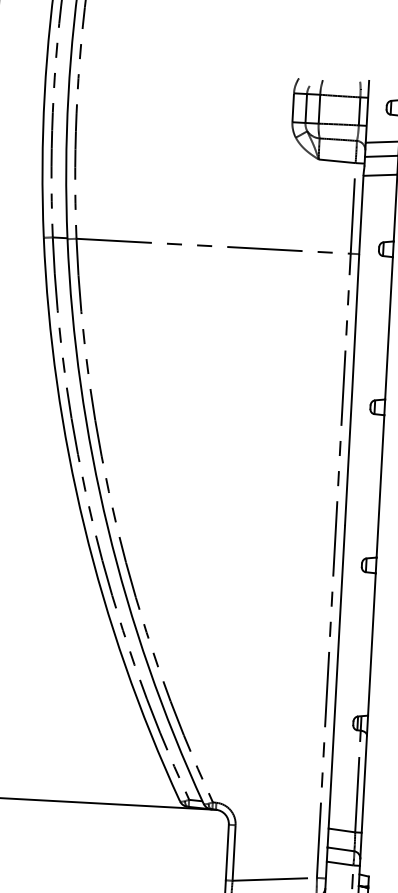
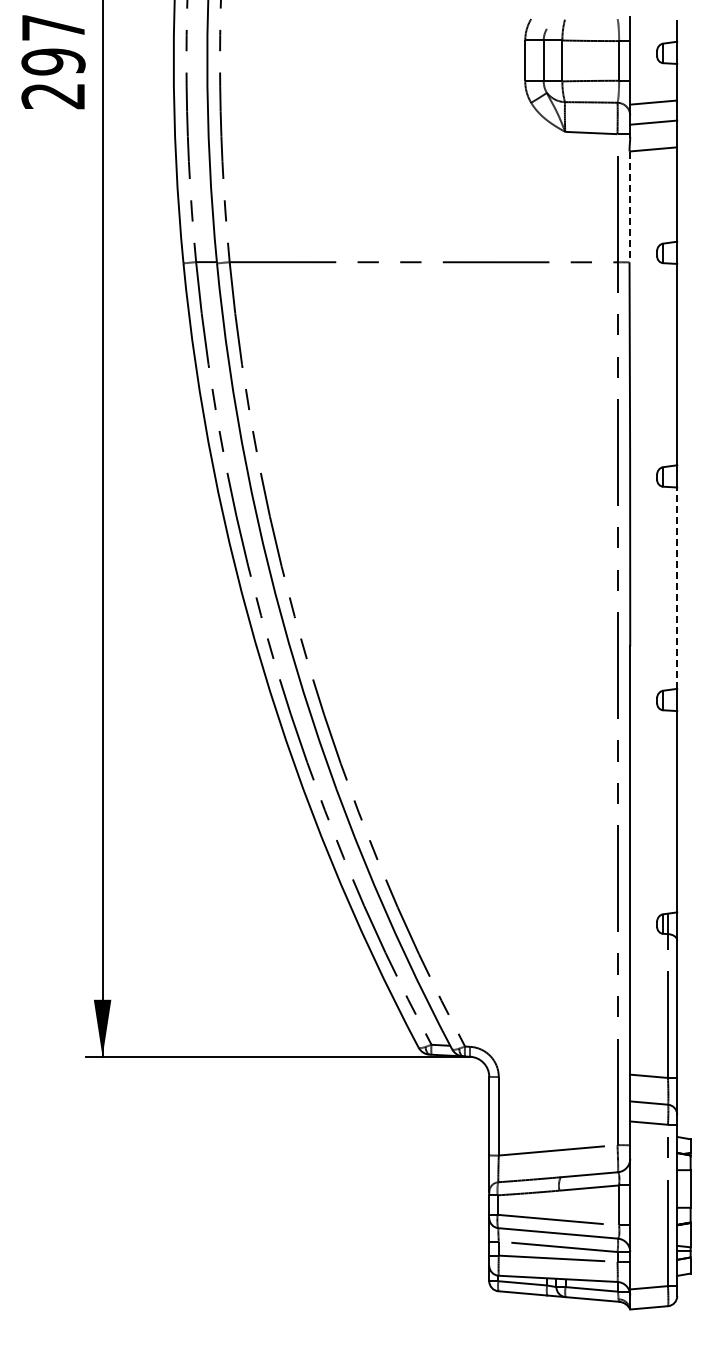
line: (361, 215) -> (629, 207), solid -> dashed
line: (380, 486) -> (677, 588), solid -> dashed

